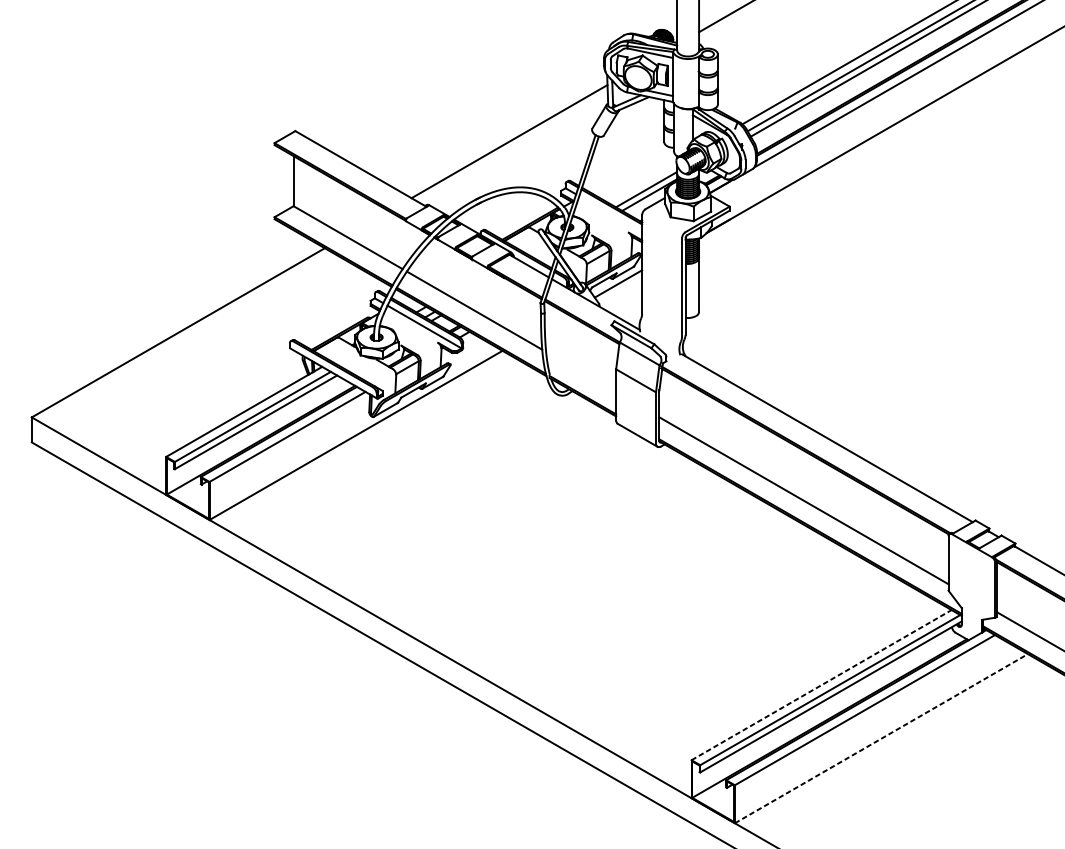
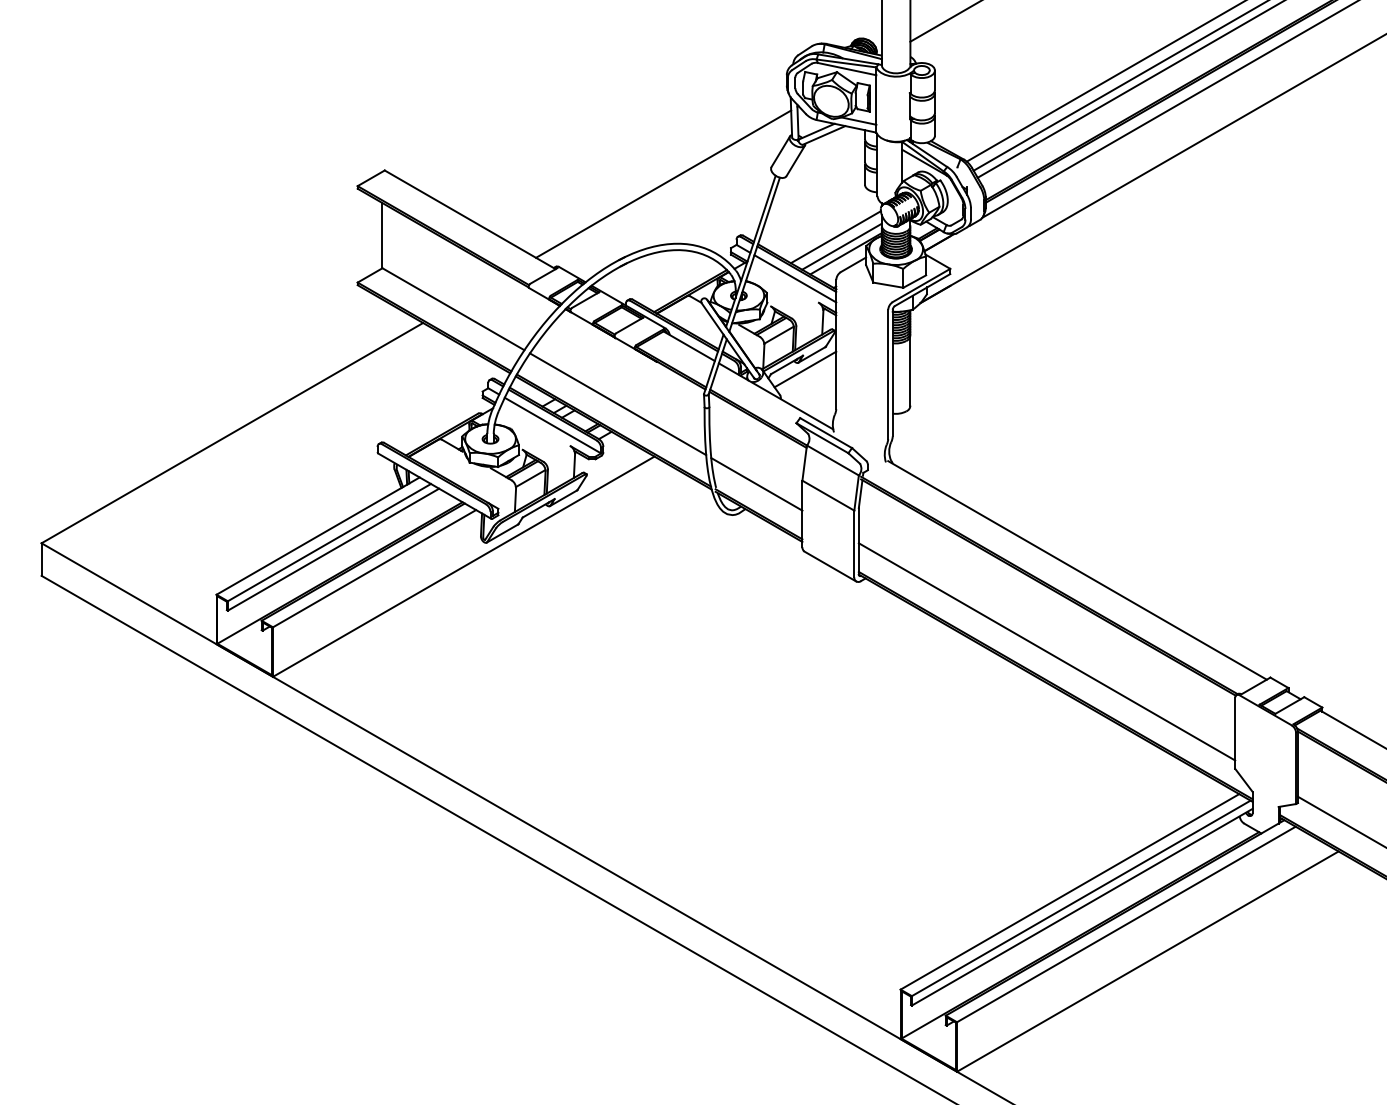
line: (641, 182) -> (835, 237), added
line: (610, 214) -> (795, 278), added
line: (580, 372) -> (756, 484), added
line: (821, 684) -> (1069, 891), dashed -> solid
line: (881, 738) -> (1148, 961), dashed -> solid

